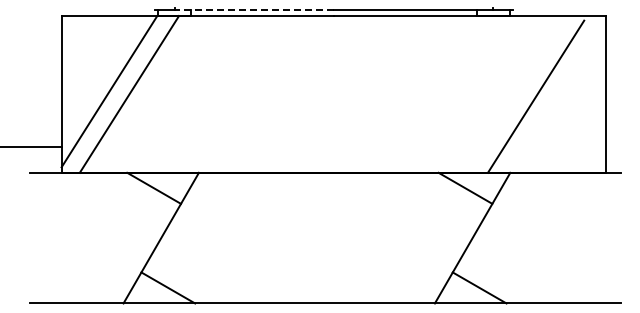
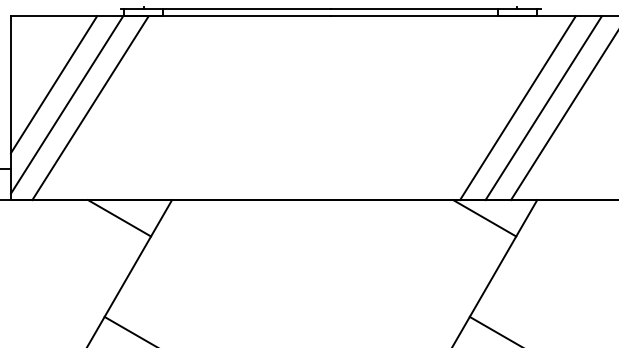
line: (254, 9) -> (237, 8), dashed -> solid
line: (98, 74) -> (54, 84), added
line: (493, 94) -> (517, 108), added
line: (515, 94) -> (543, 108), added

